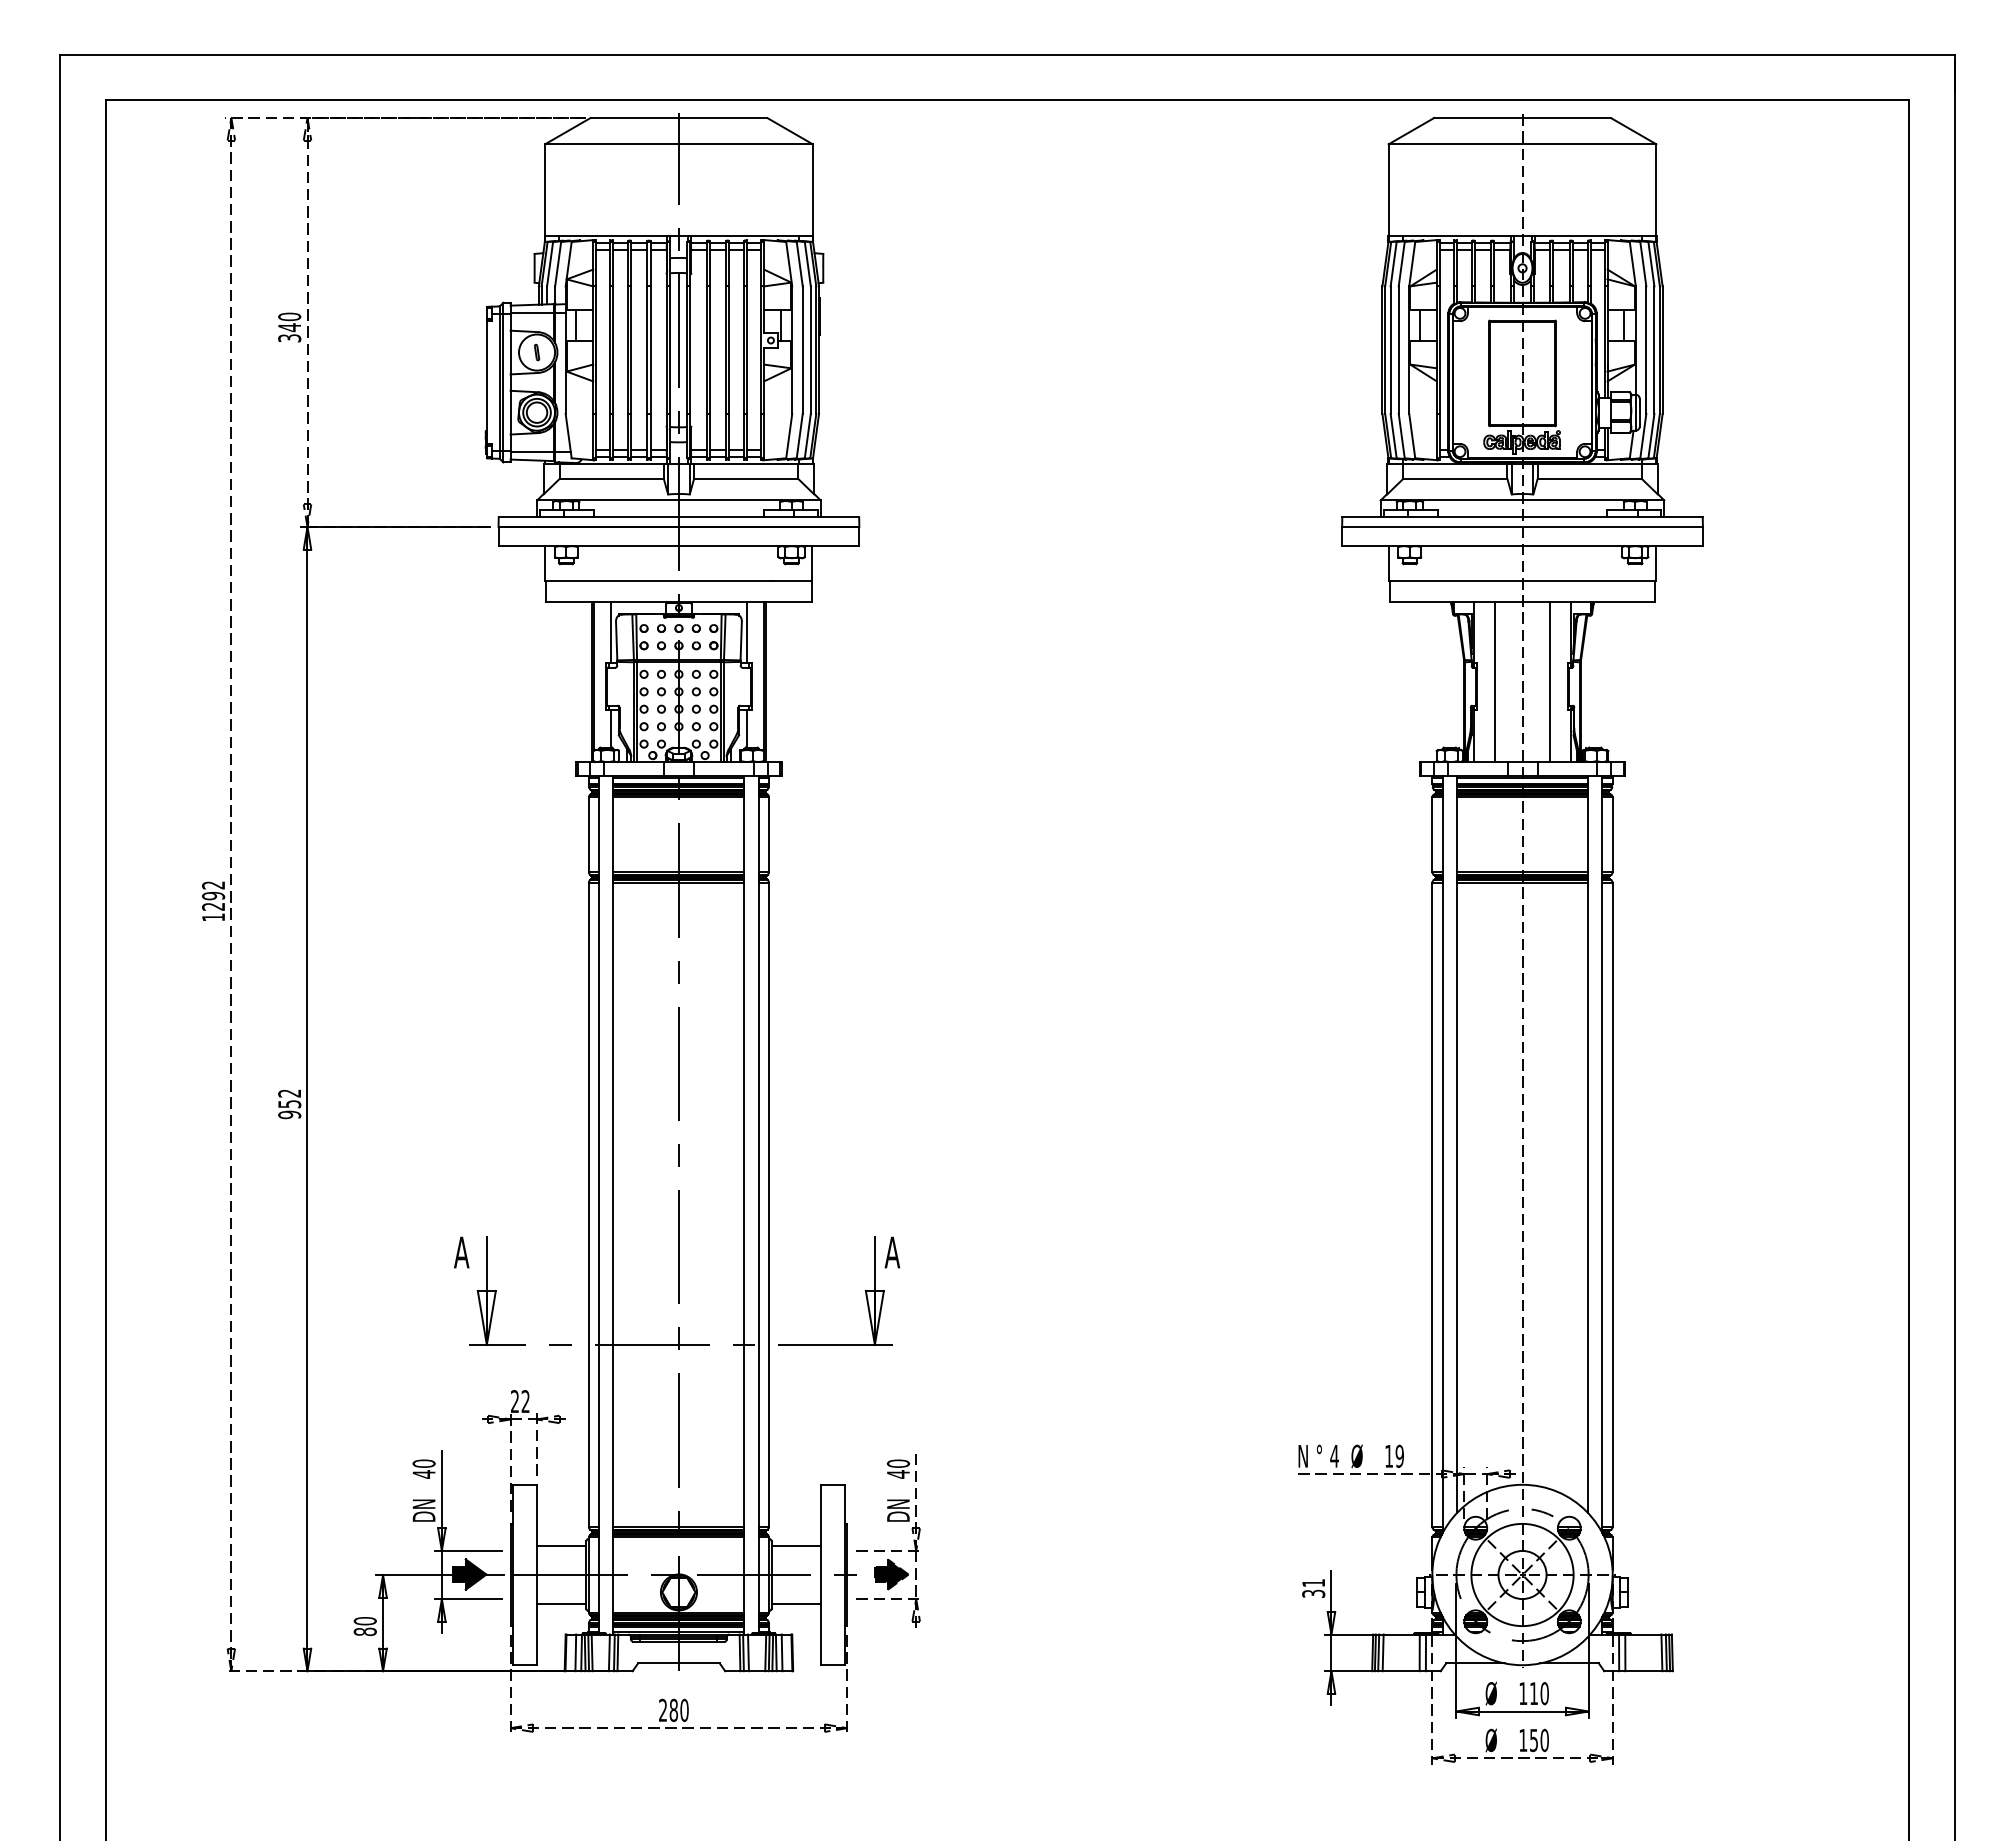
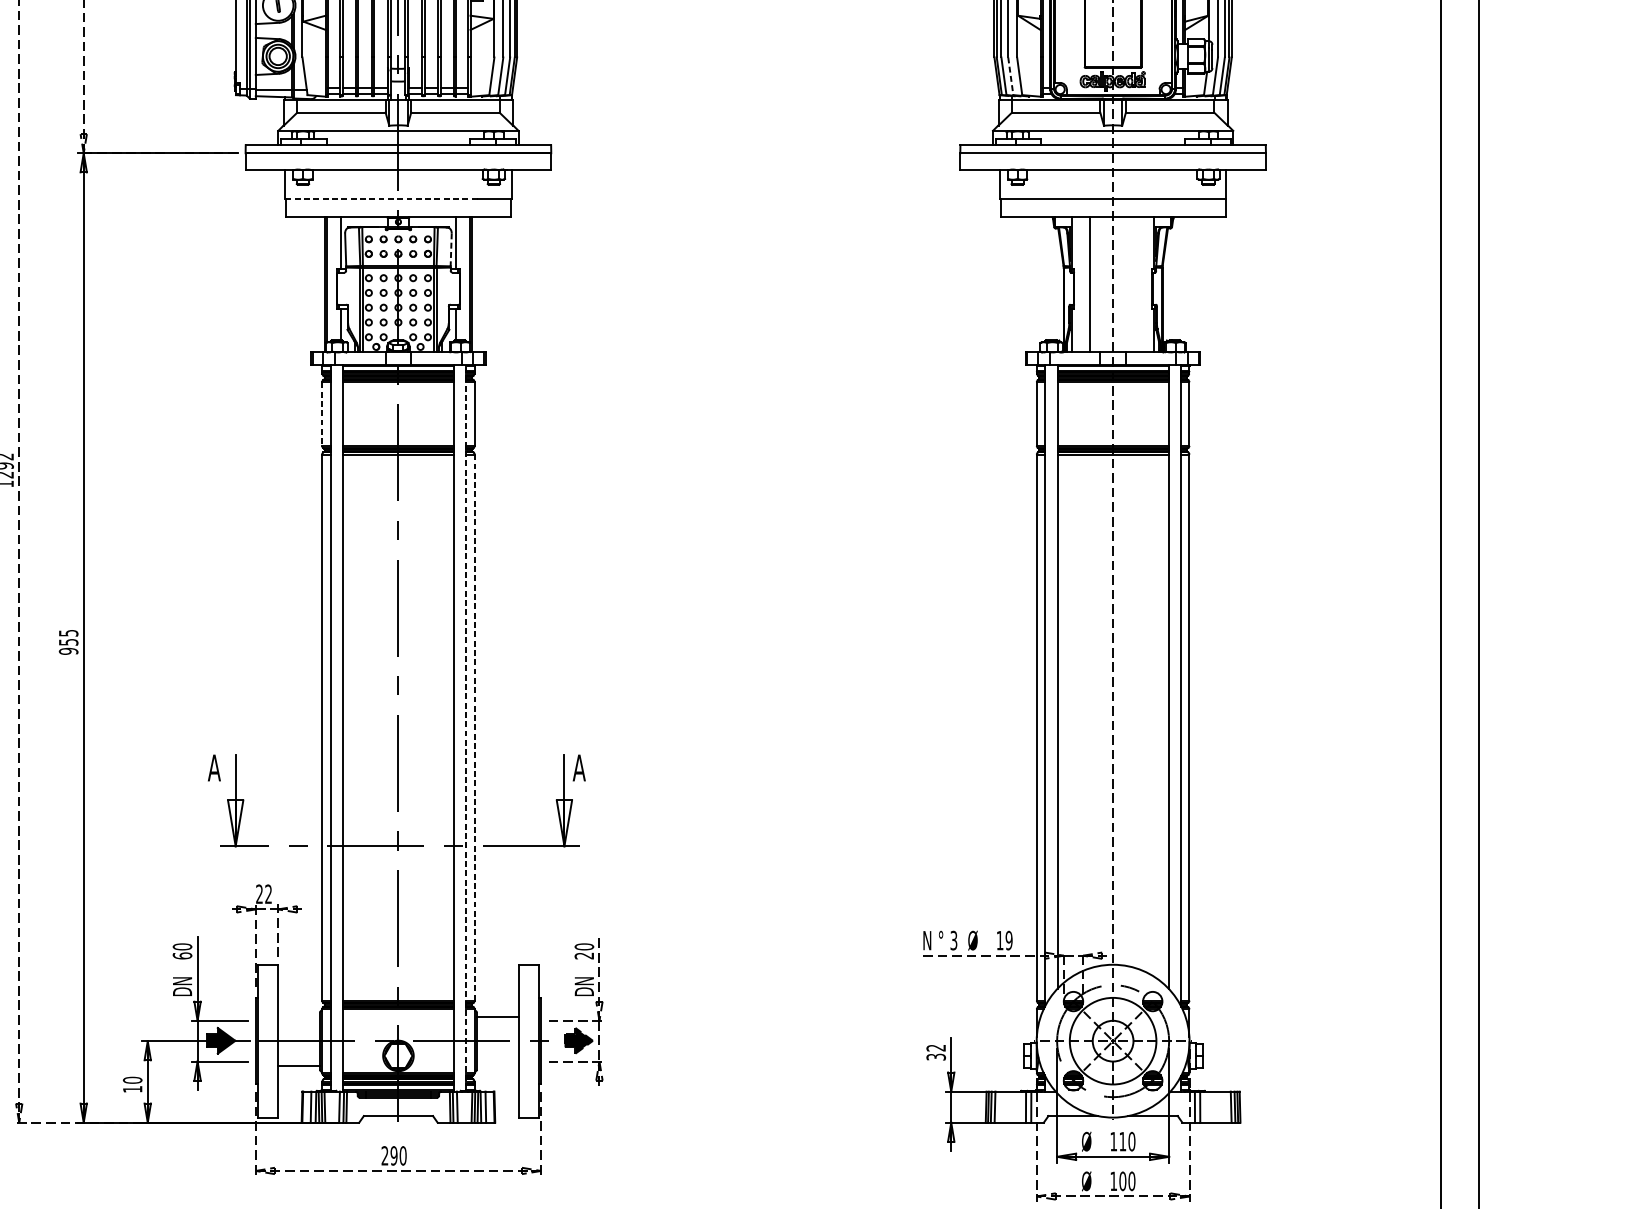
line: (1401, 436) -> (1010, 76), solid -> dashed
line: (659, 581) -> (381, 199), solid -> dashed
line: (741, 641) -> (451, 250), solid -> dashed
line: (1549, 682) -> (1135, 285), removed
line: (588, 834) -> (321, 413), solid -> dashed
text: (289, 1093) -> (68, 633), 952 -> 955
line: (758, 1204) -> (465, 727), solid -> dashed
line: (769, 1204) -> (475, 727), solid -> dashed
text: (1334, 1455) -> (953, 939), 4 -> 3
text: (423, 1474) -> (182, 956), 40 -> 60
text: (897, 1474) -> (583, 956), 40 -> 20
line: (561, 1545) -> (298, 1016), removed
text: (1313, 1583) -> (936, 1048), 31 -> 32
line: (795, 1604) -> (497, 1066), removed
text: (364, 1631) -> (132, 1089), 80 -> 10
text: (673, 1710) -> (393, 1155), 280 -> 290
text: (1533, 1739) -> (1122, 1180), 150 -> 100

